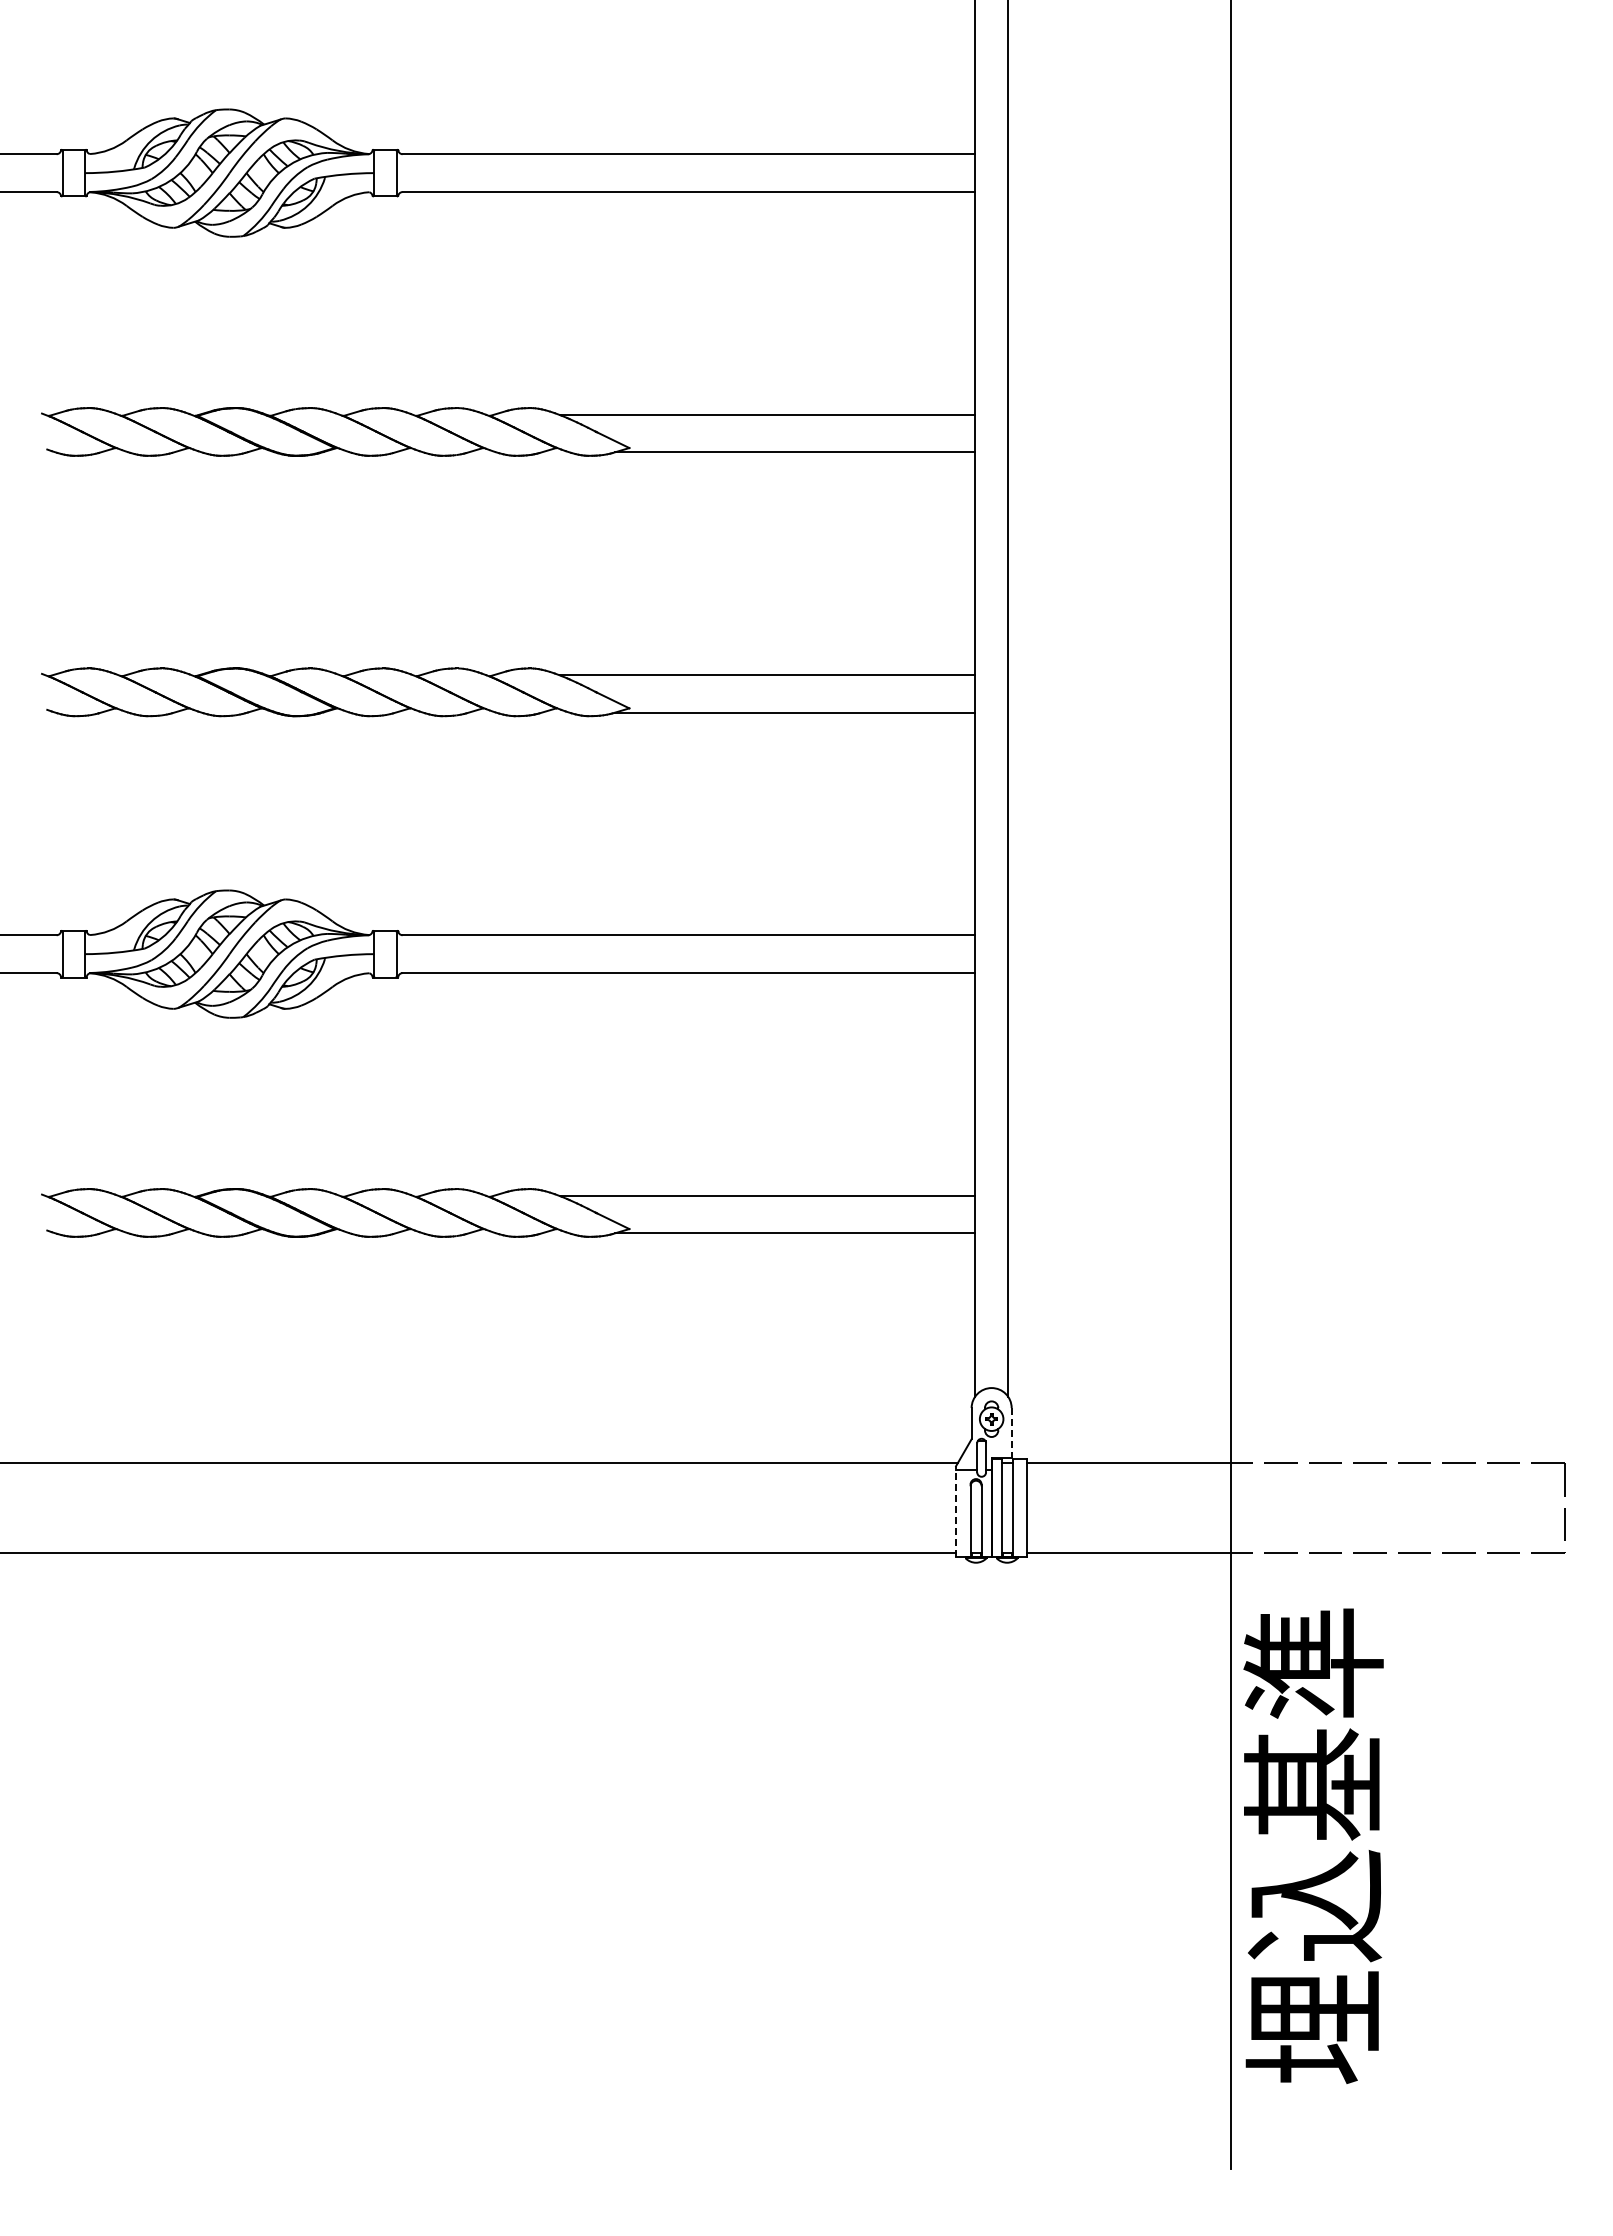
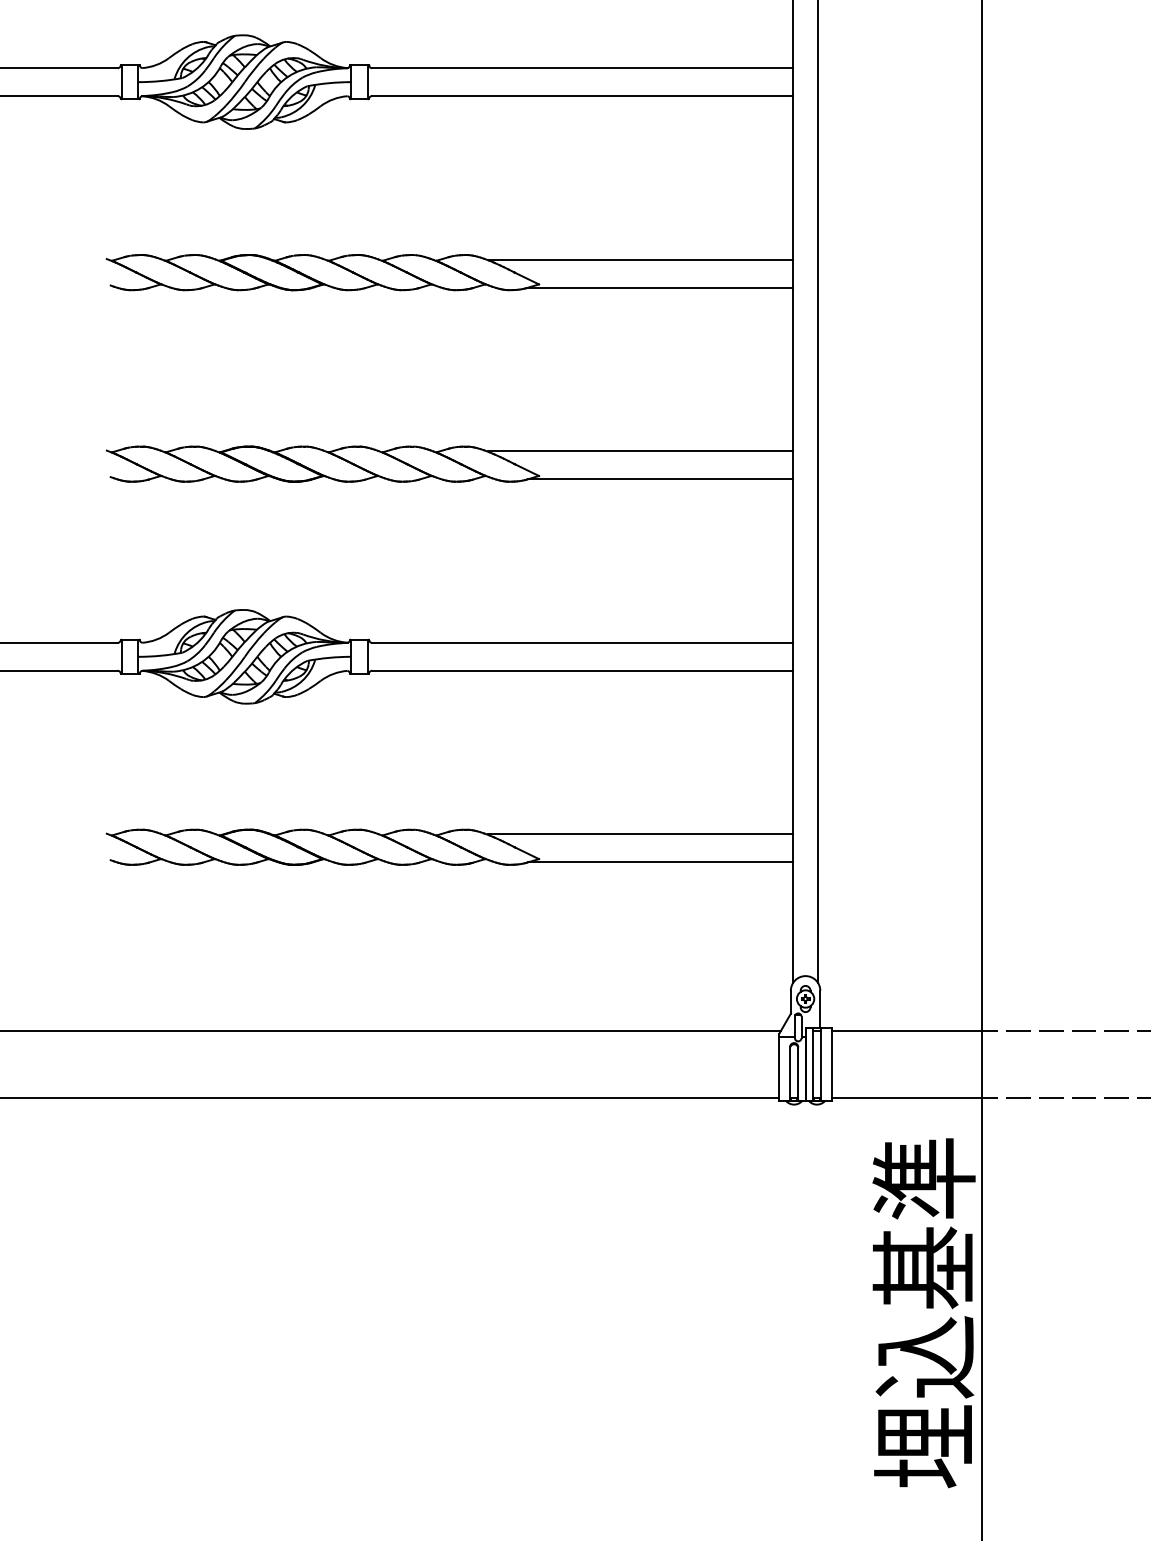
line: (1011, 1433) -> (820, 1009), dashed -> solid
line: (956, 1511) -> (779, 1066), dashed -> solid
text: (1313, 1845) -> (923, 1312), moved

